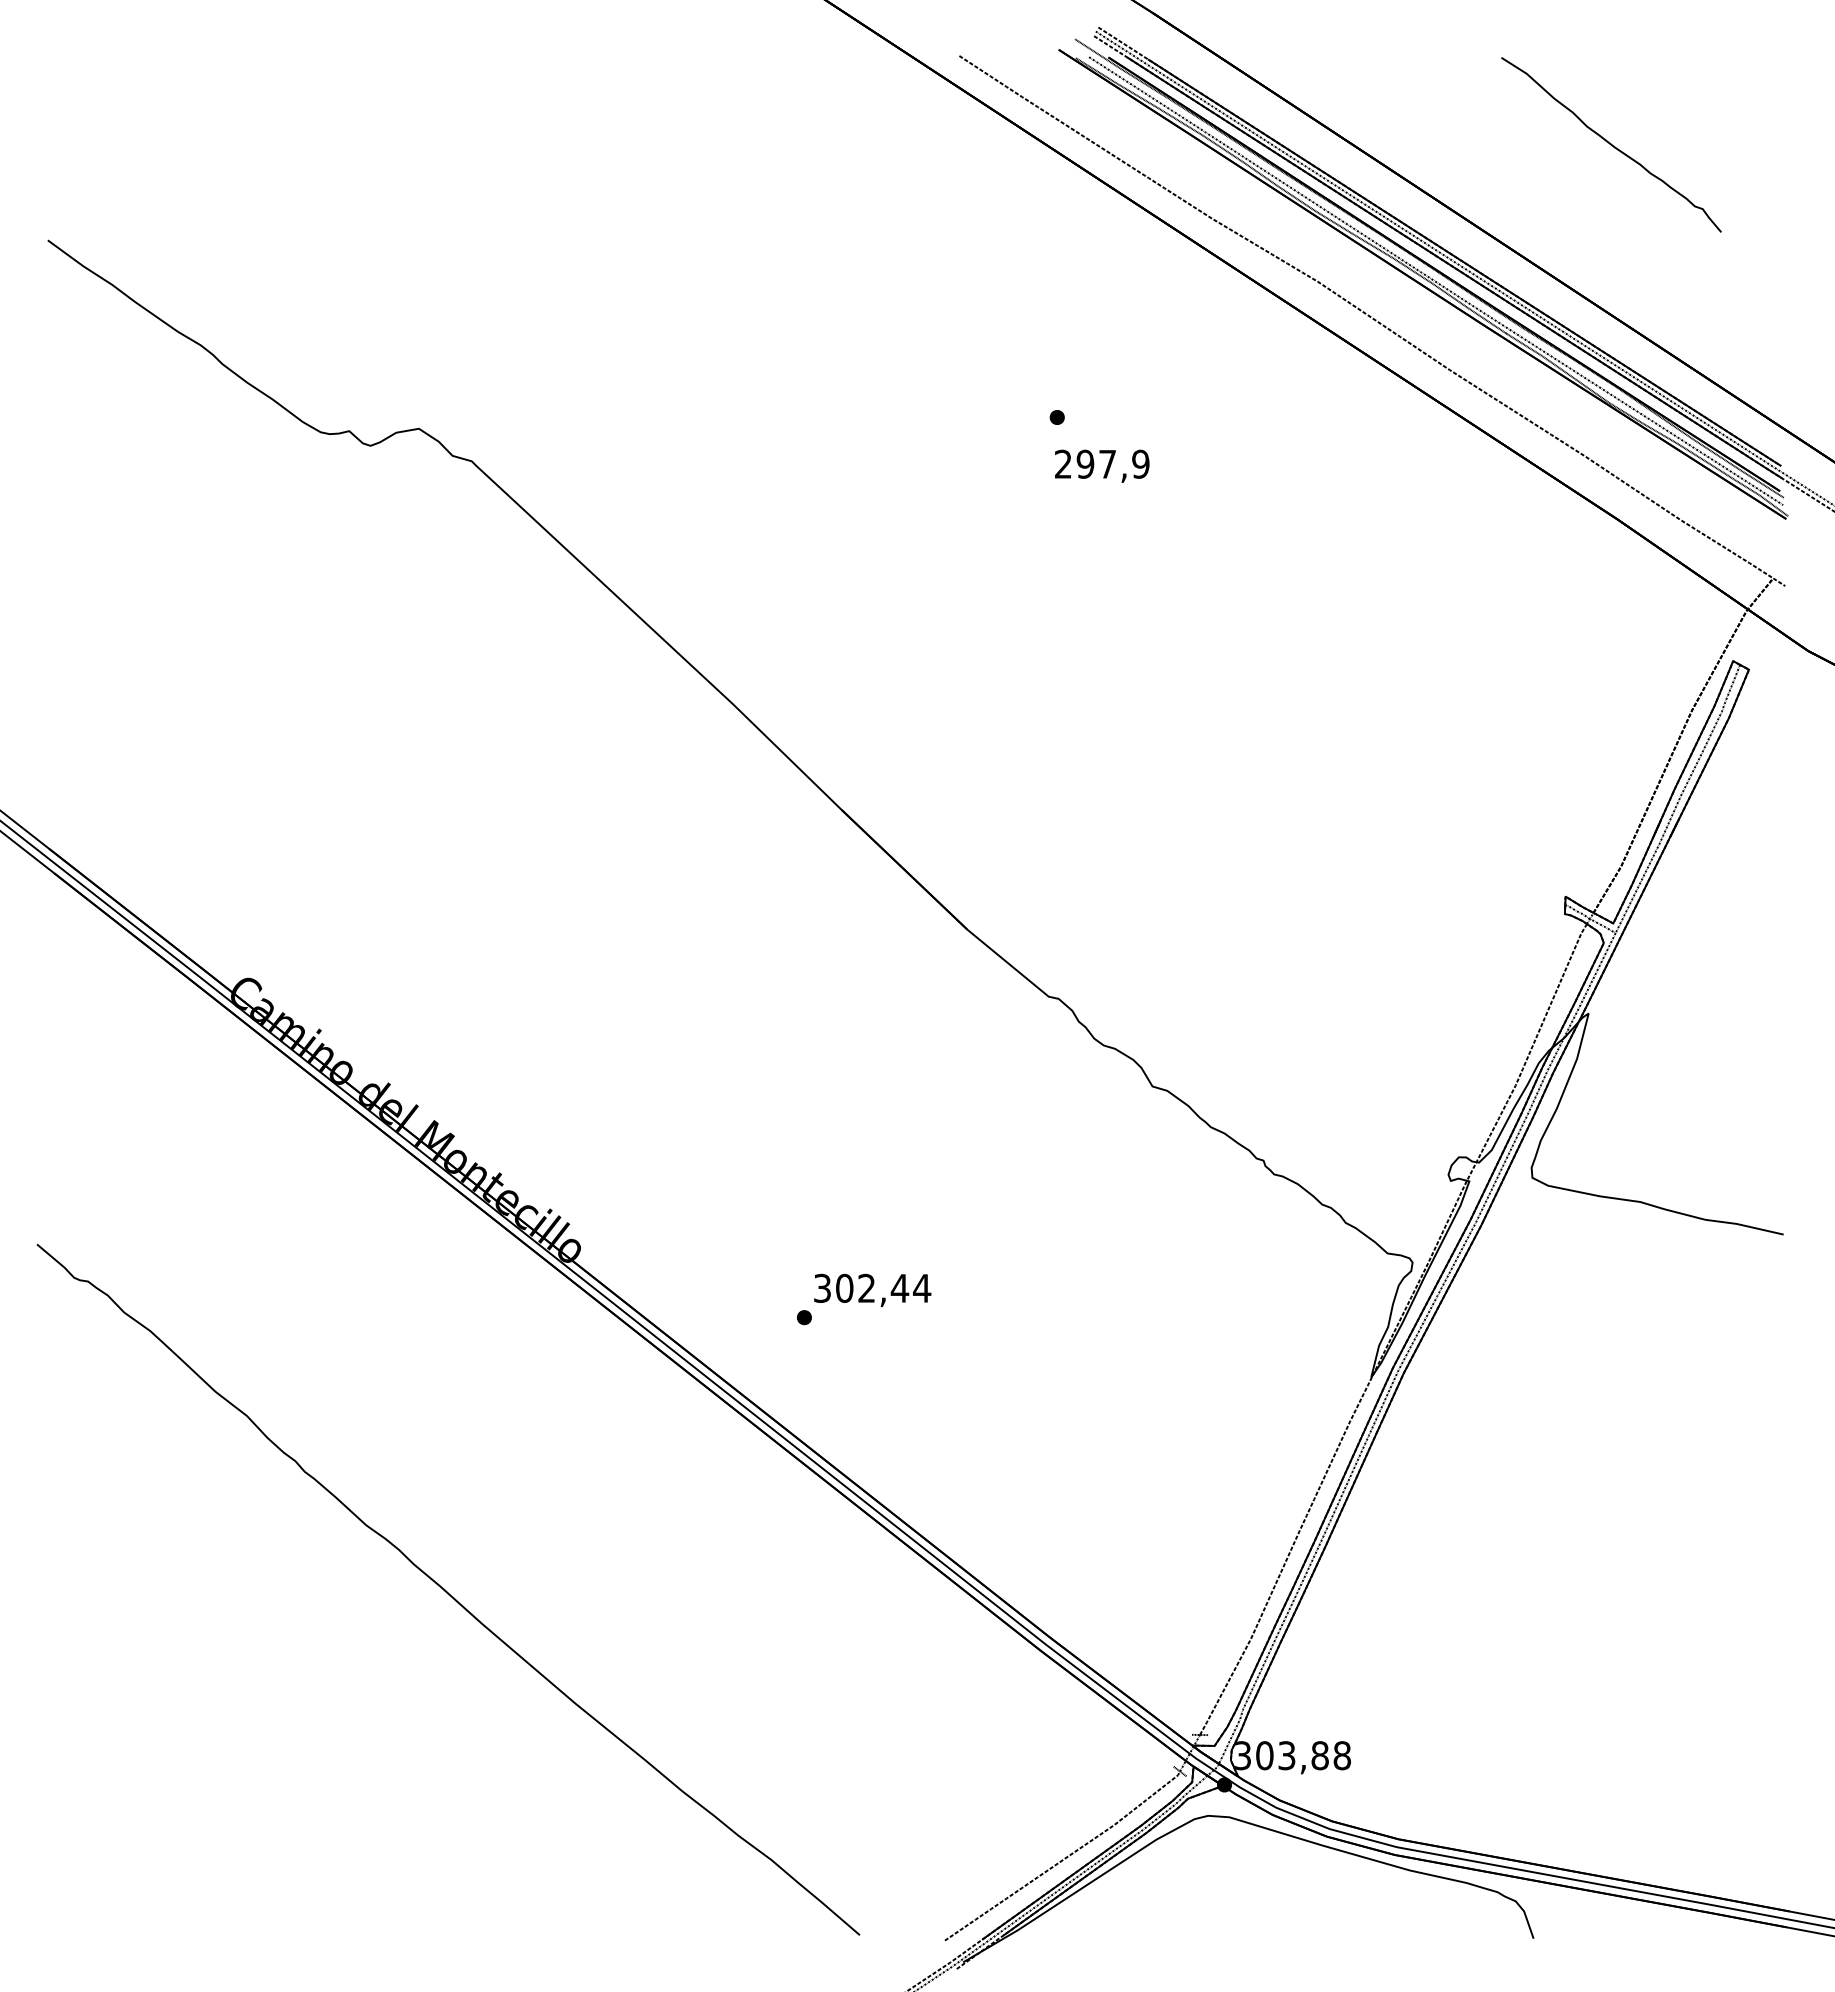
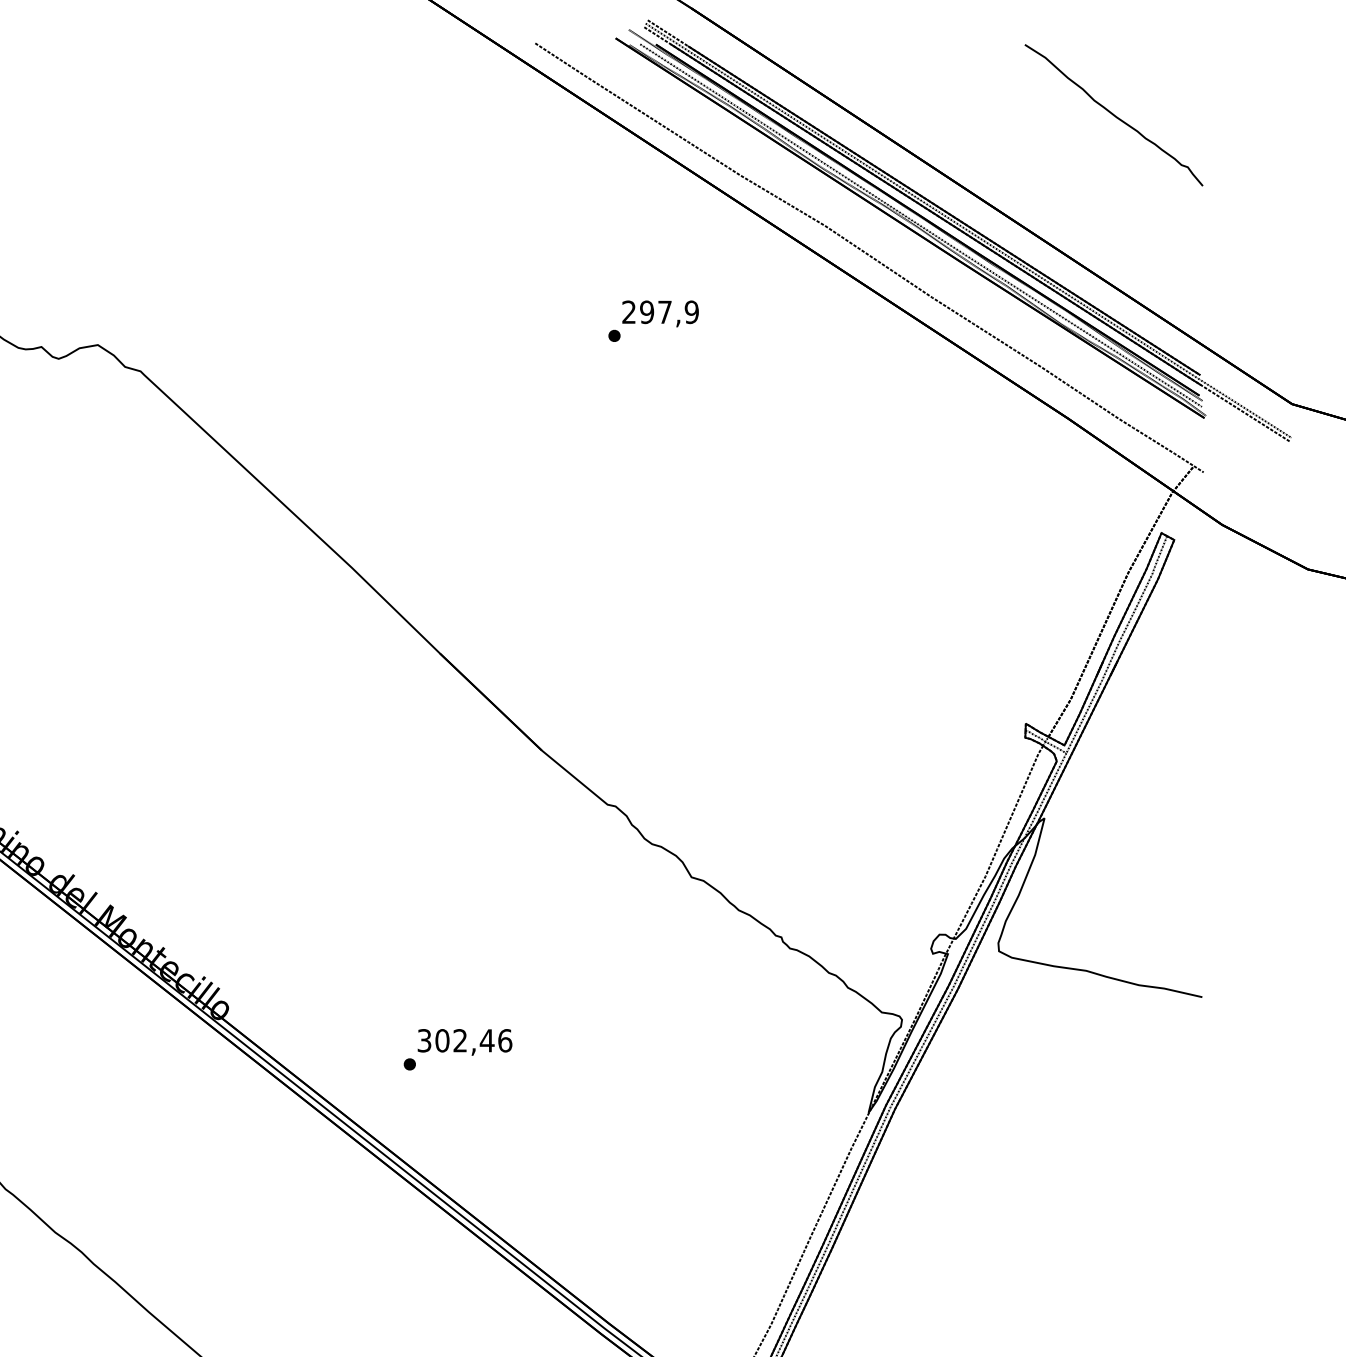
curve: (1611, 144) -> (1114, 114), moved
text: (1102, 465) -> (660, 313), moved
text: (922, 1287) -> (505, 1040), 302,44 -> 302,46

